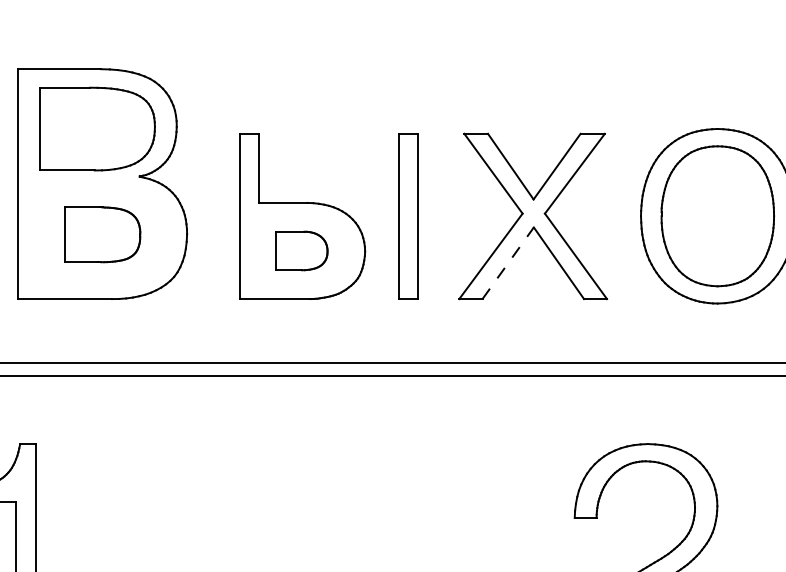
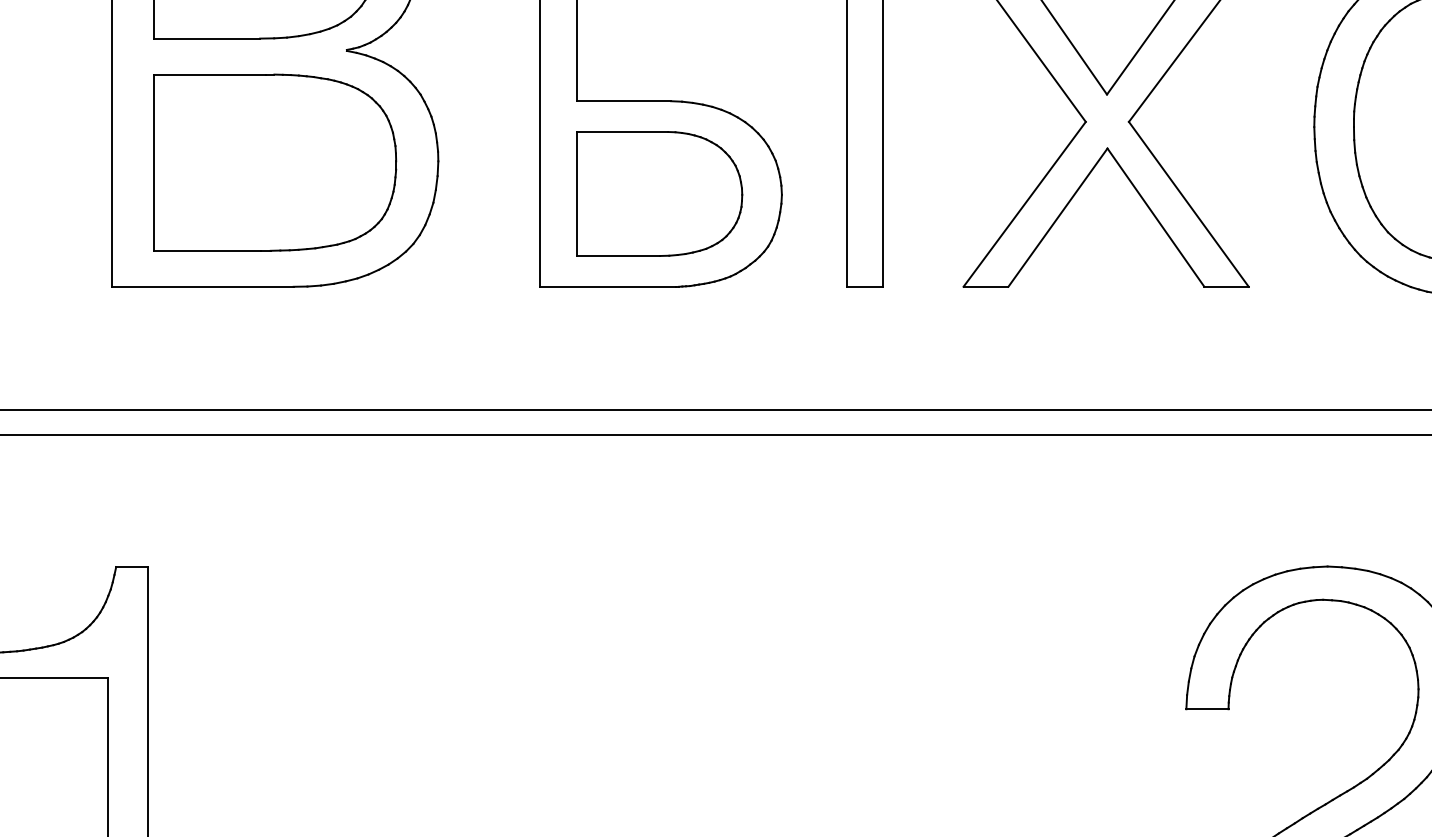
part: (102, 234) -> (275, 162), size x1.67
part: (301, 250) -> (659, 193), size x1.67
line: (508, 262) -> (1058, 216), dashed -> solid

